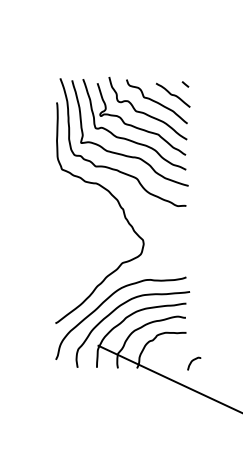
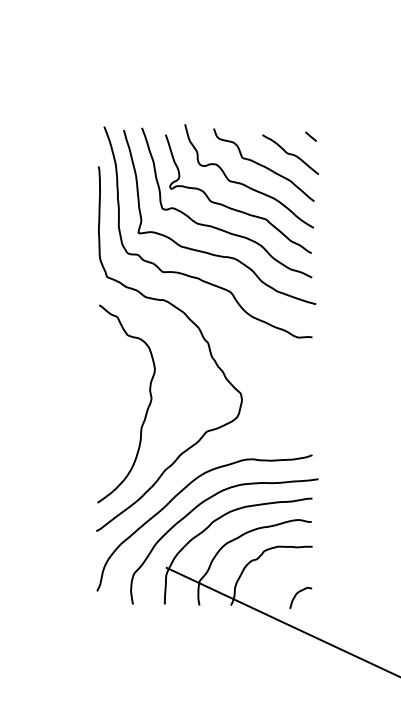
curve: (85, 249) -> (145, 409), added
curve: (193, 361) -> (299, 594), moved

